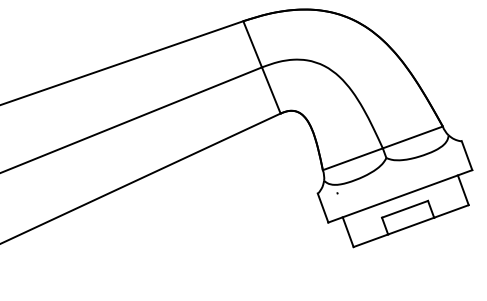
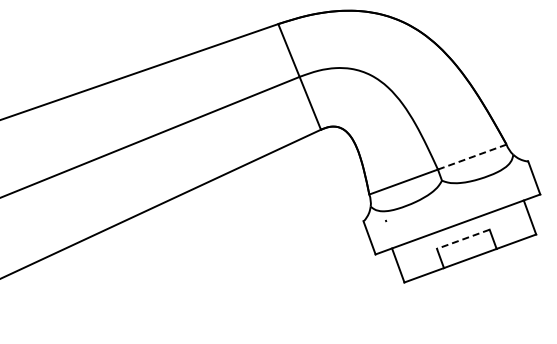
line: (413, 137) -> (472, 157), solid -> dashed
line: (404, 209) -> (462, 239), solid -> dashed

